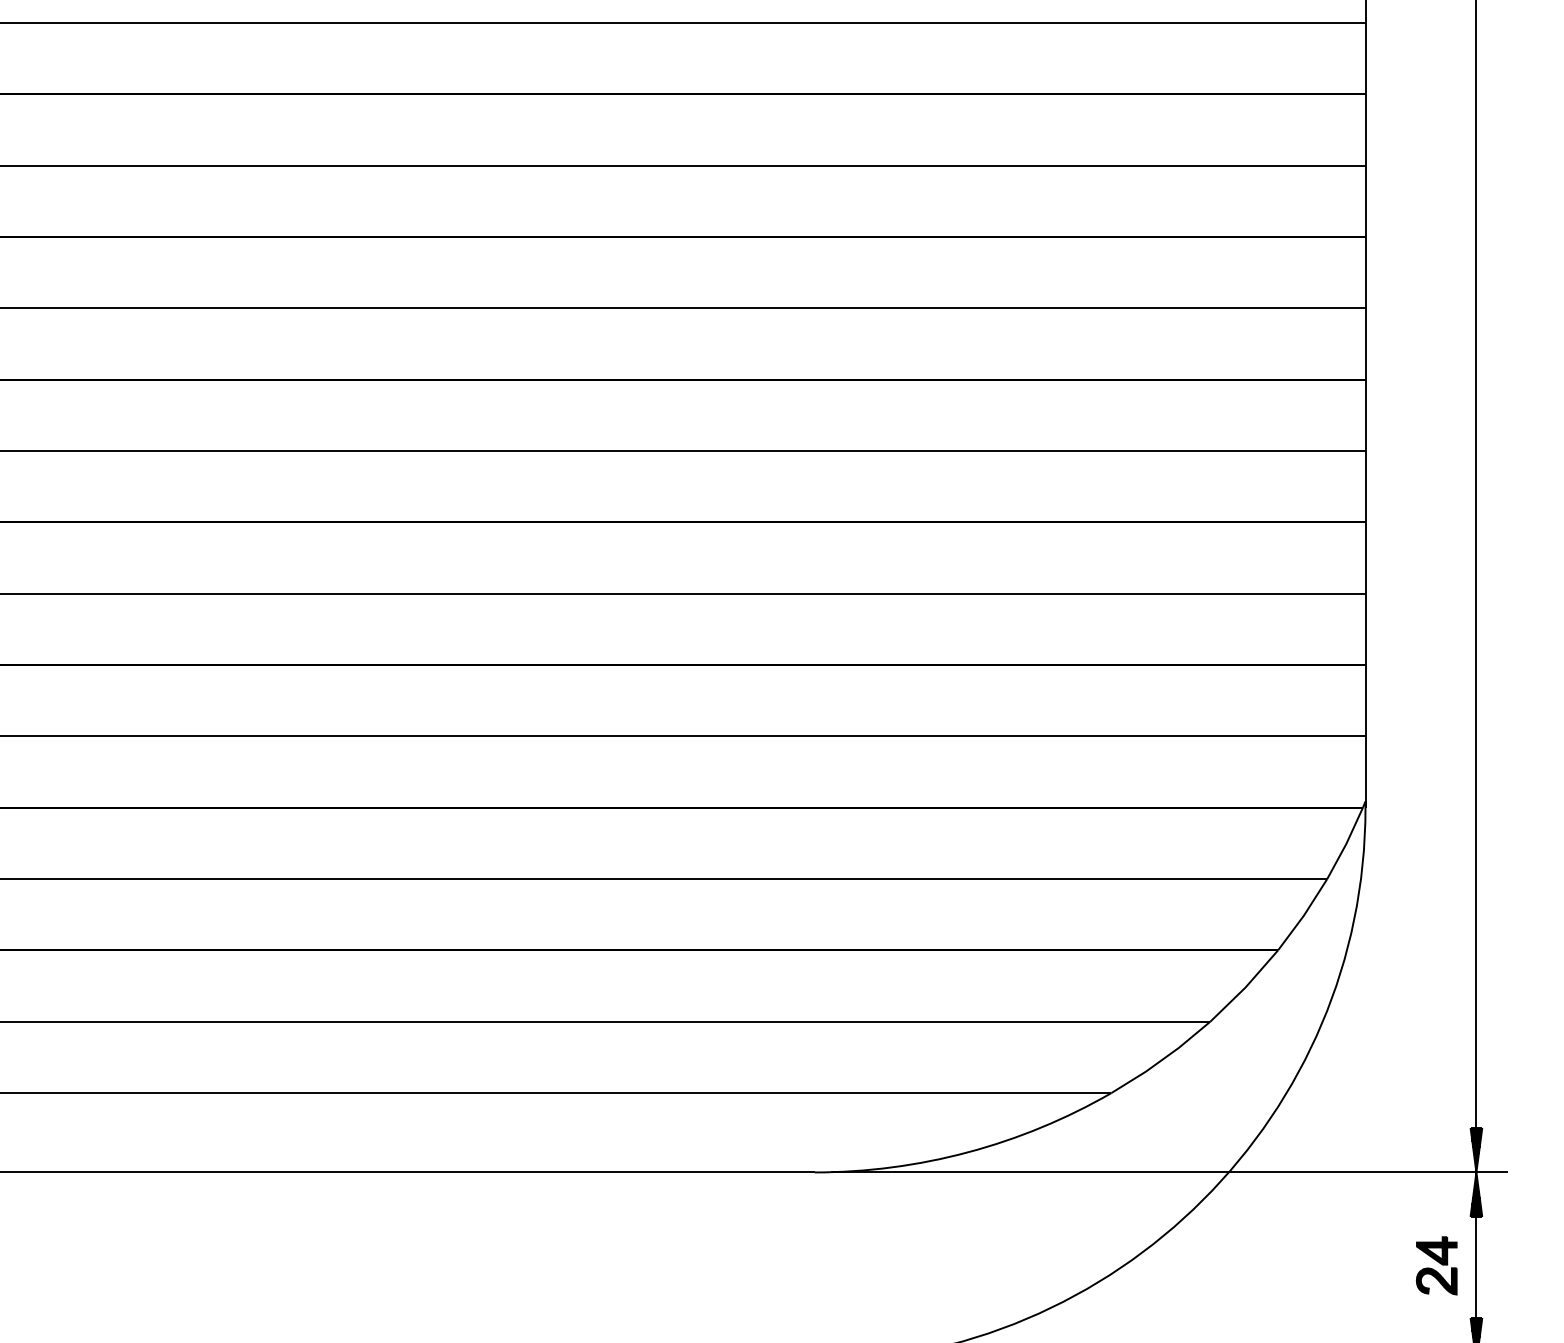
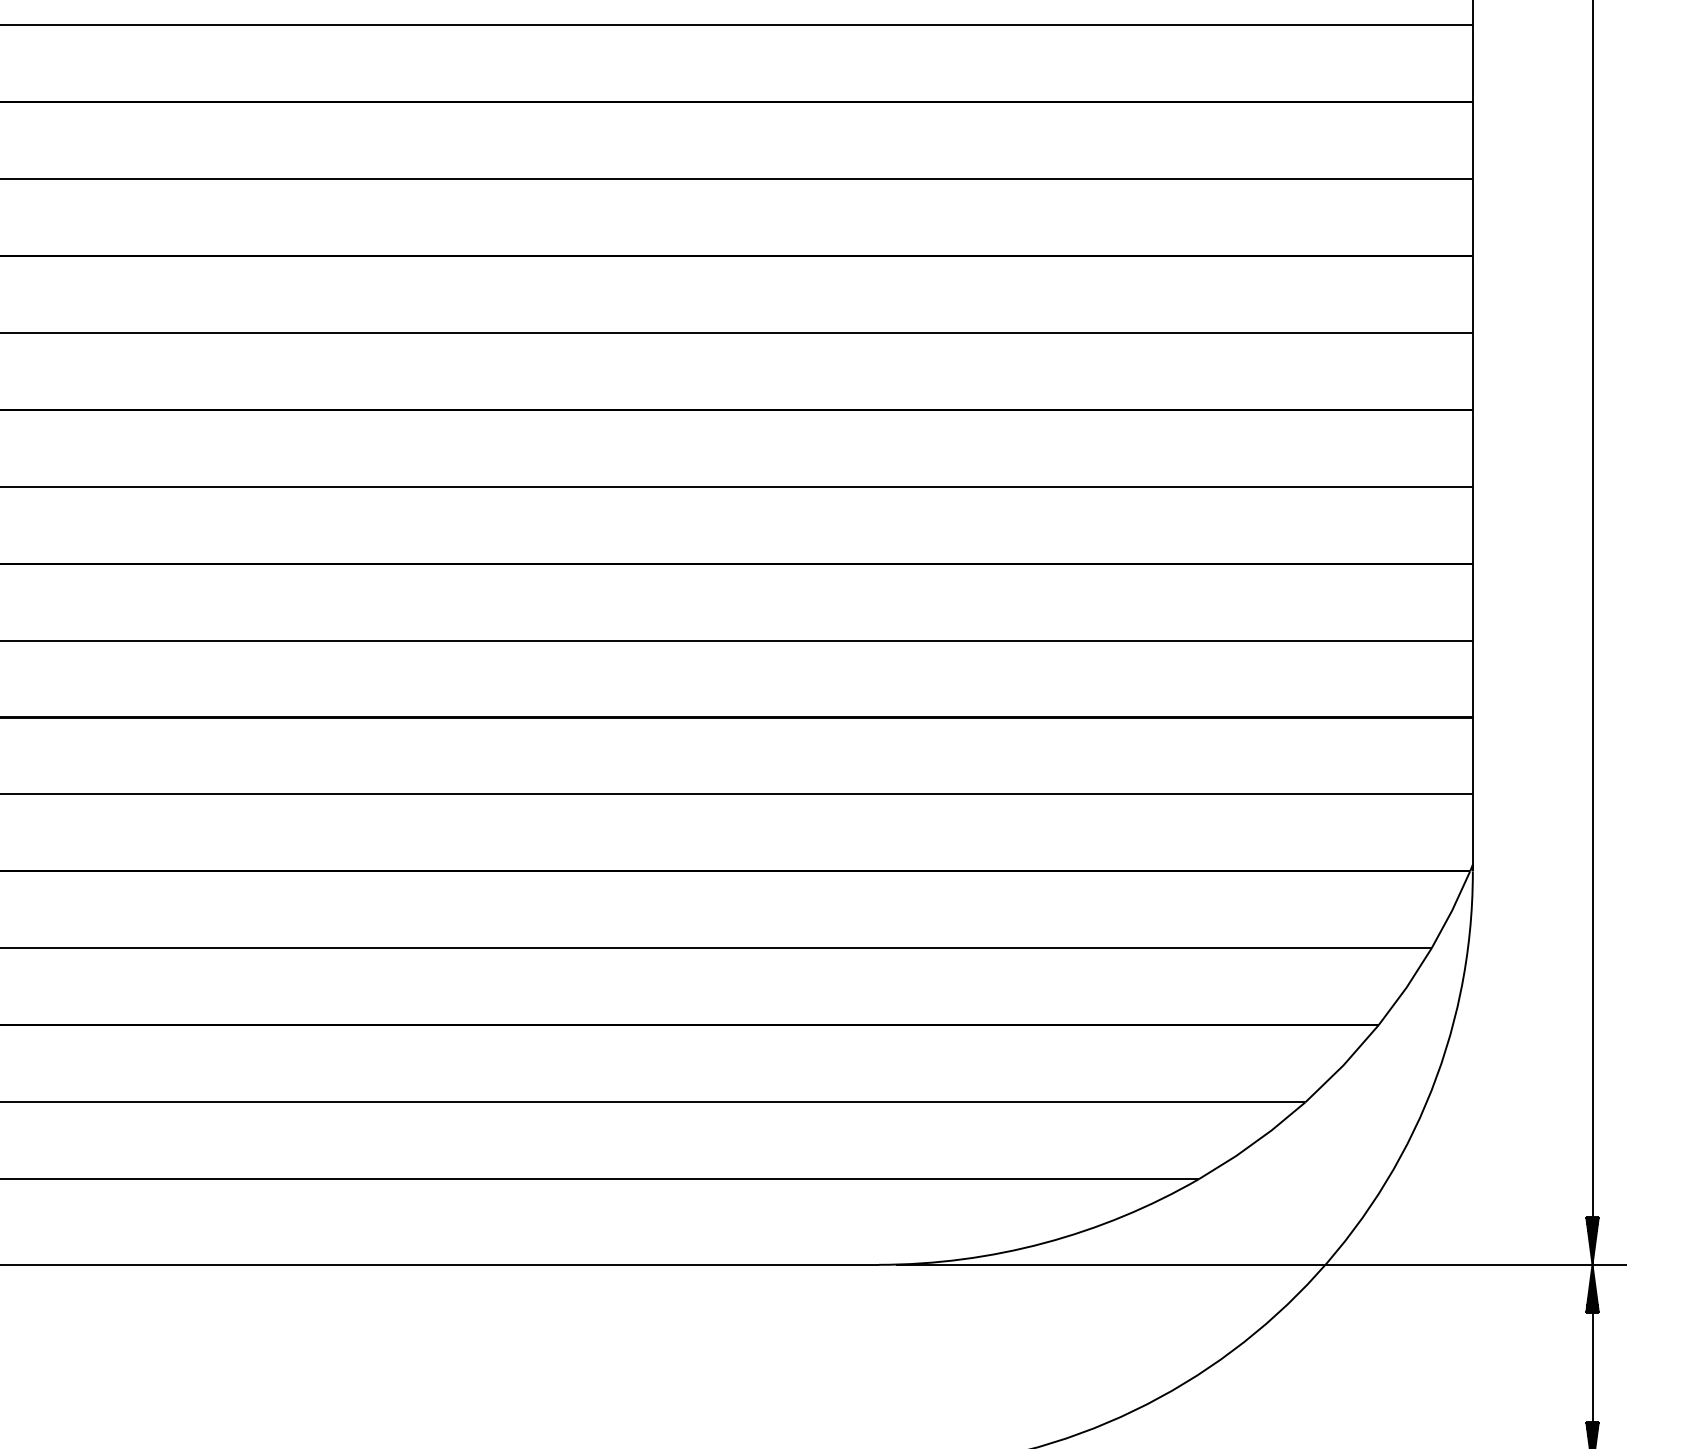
part: (1436, 1265) -> (1549, 1365), removed

